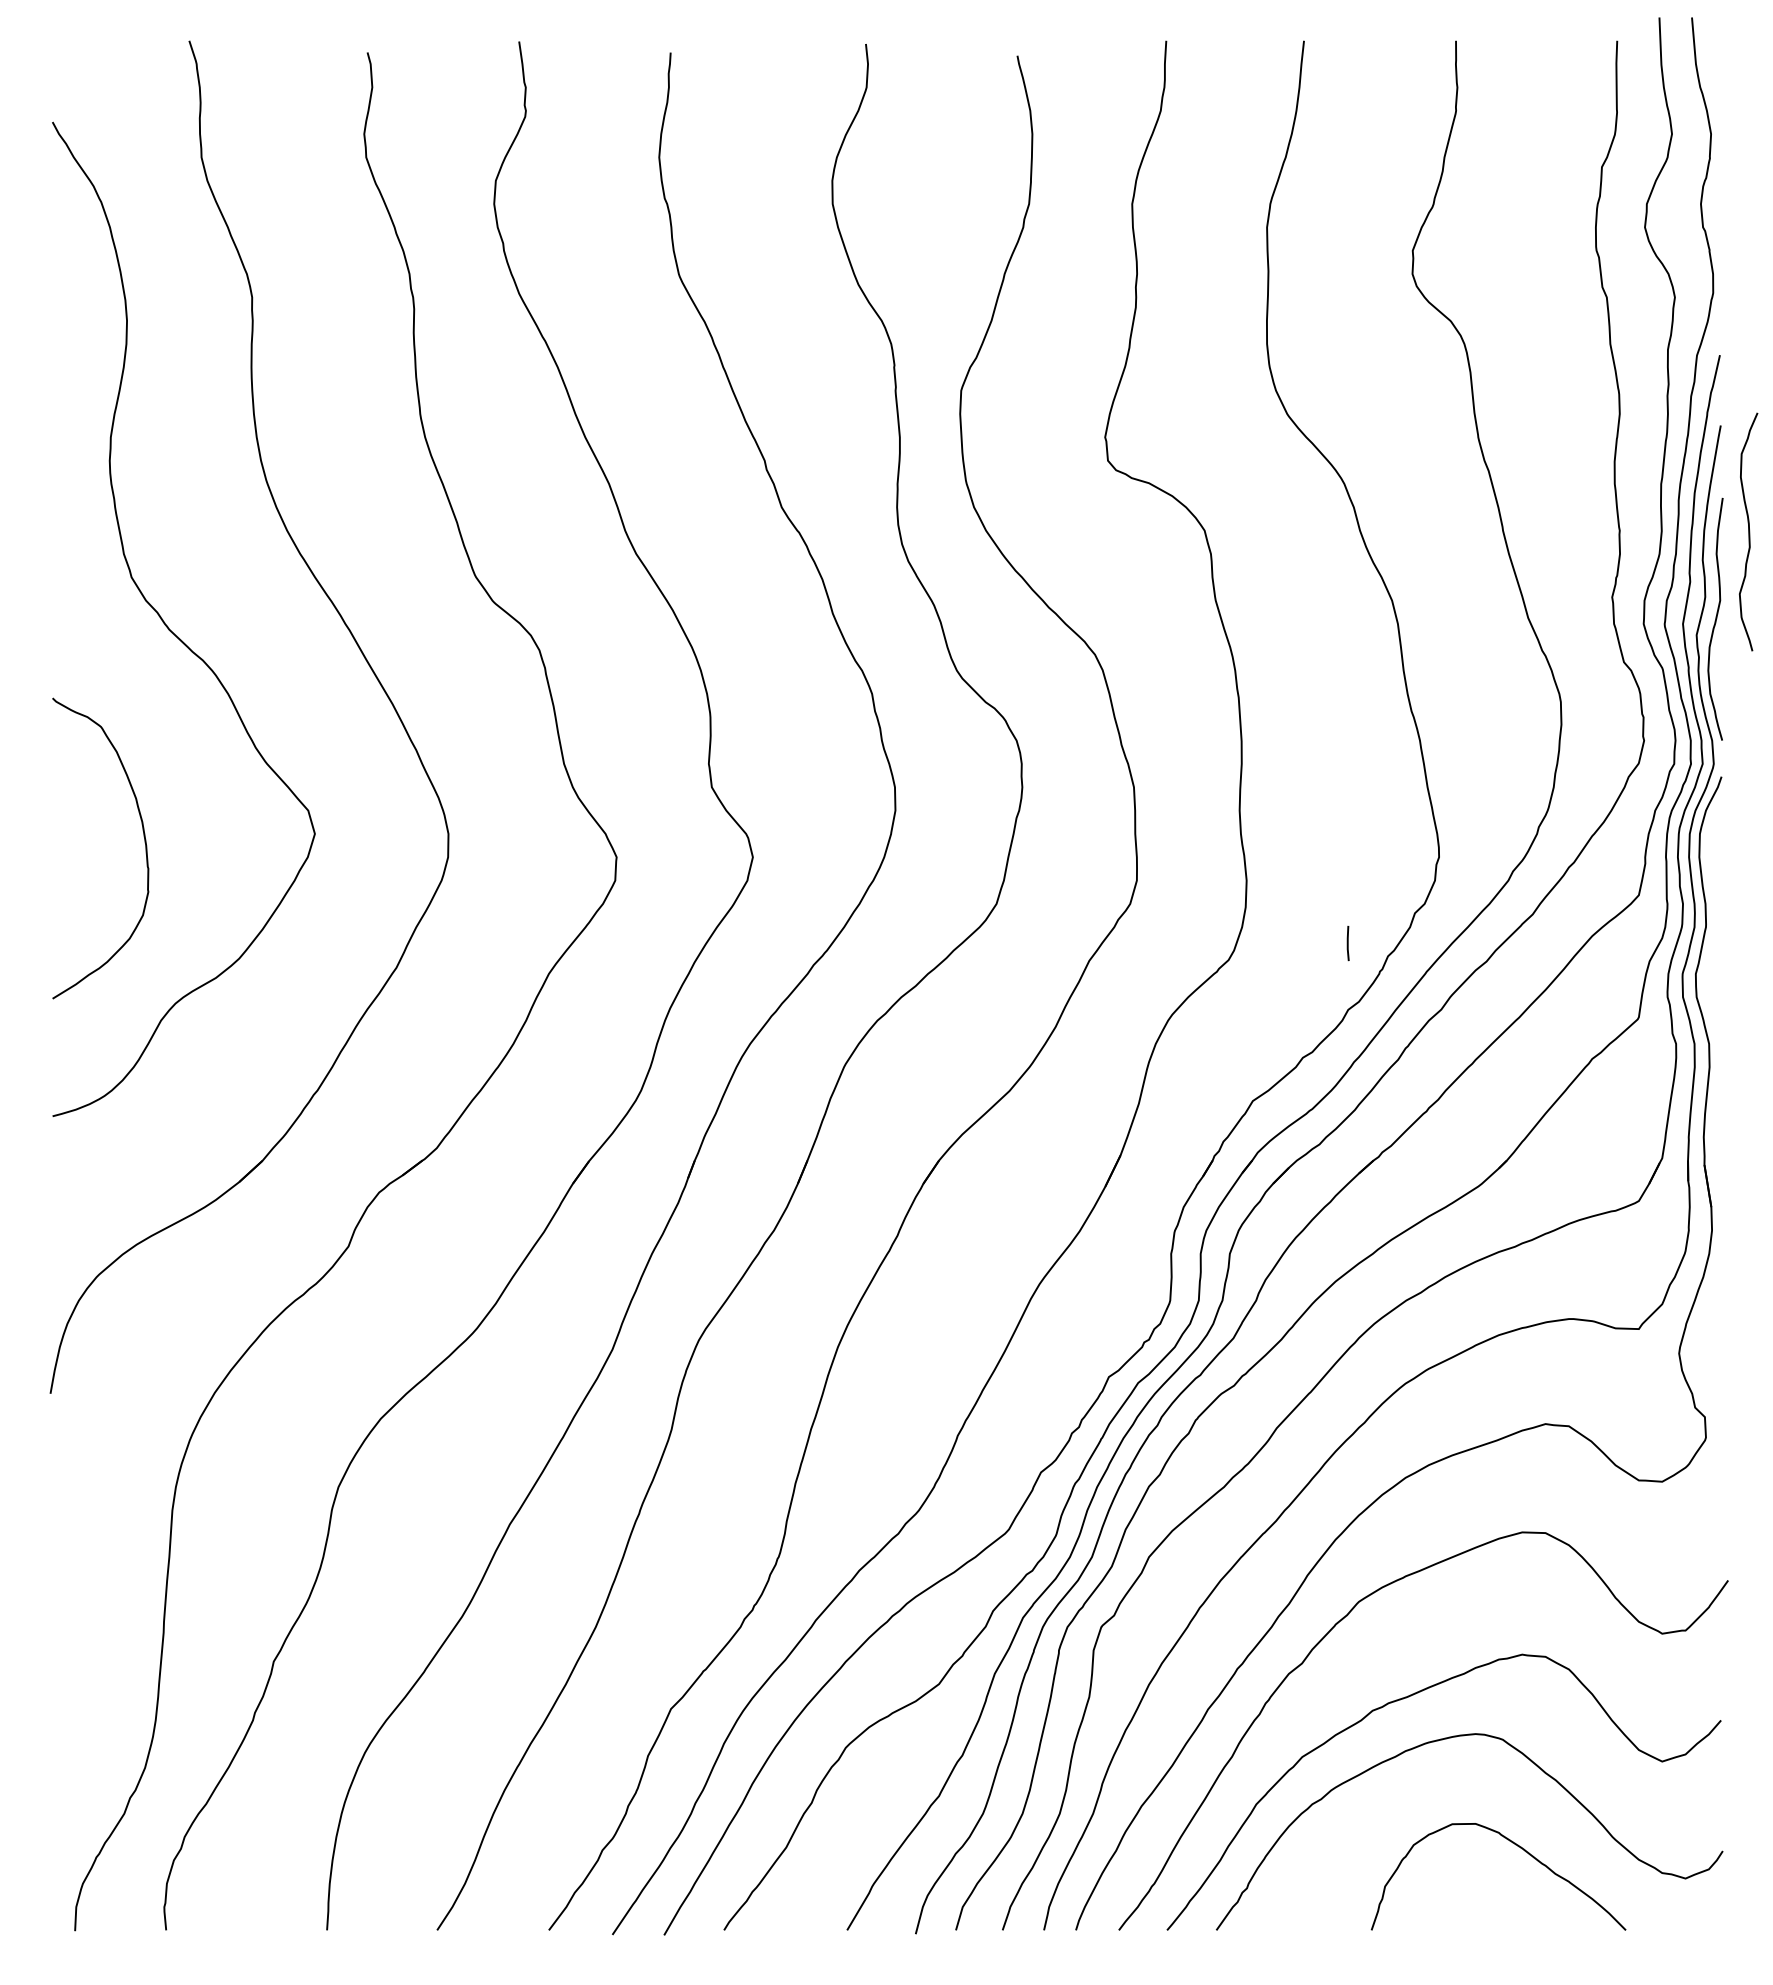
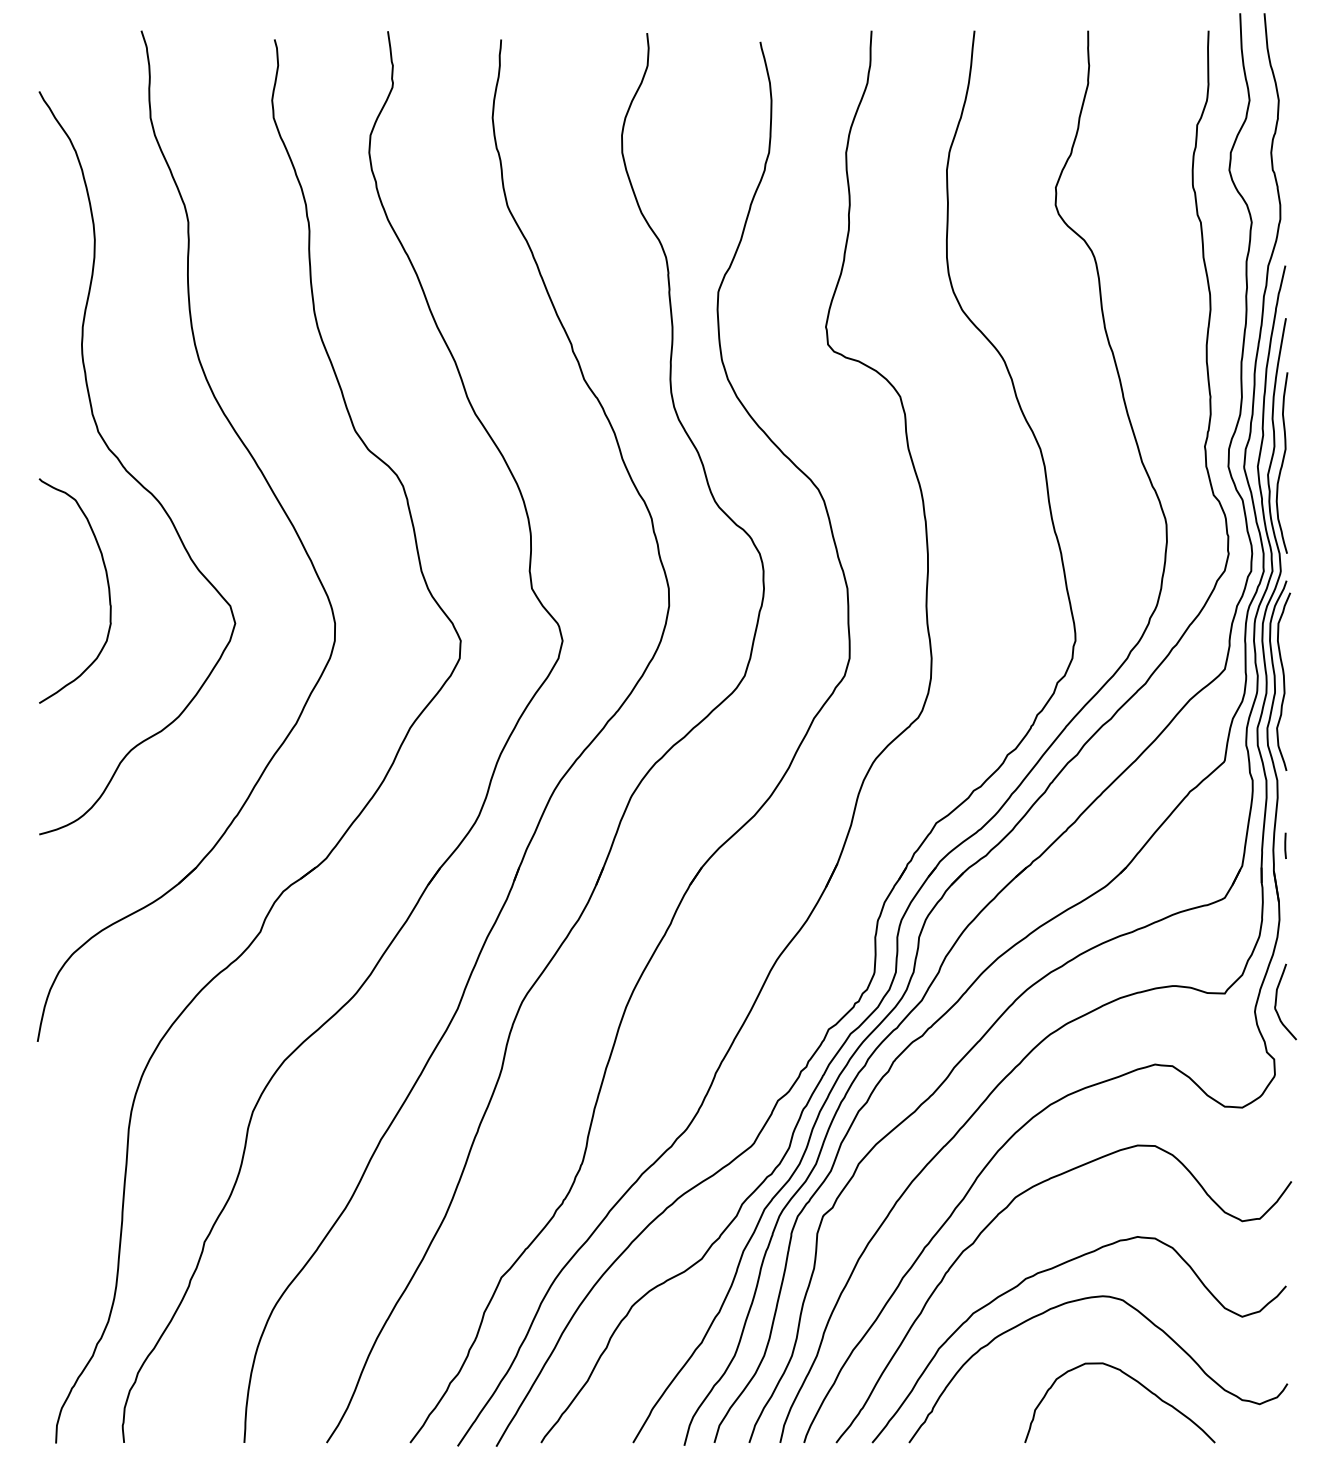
curve: (1748, 531) -> (1283, 681), moved
curve: (144, 842) -> (107, 586), moved
line: (1347, 943) -> (1285, 845), moved
curve: (1708, 1339) -> (1276, 1001), added

